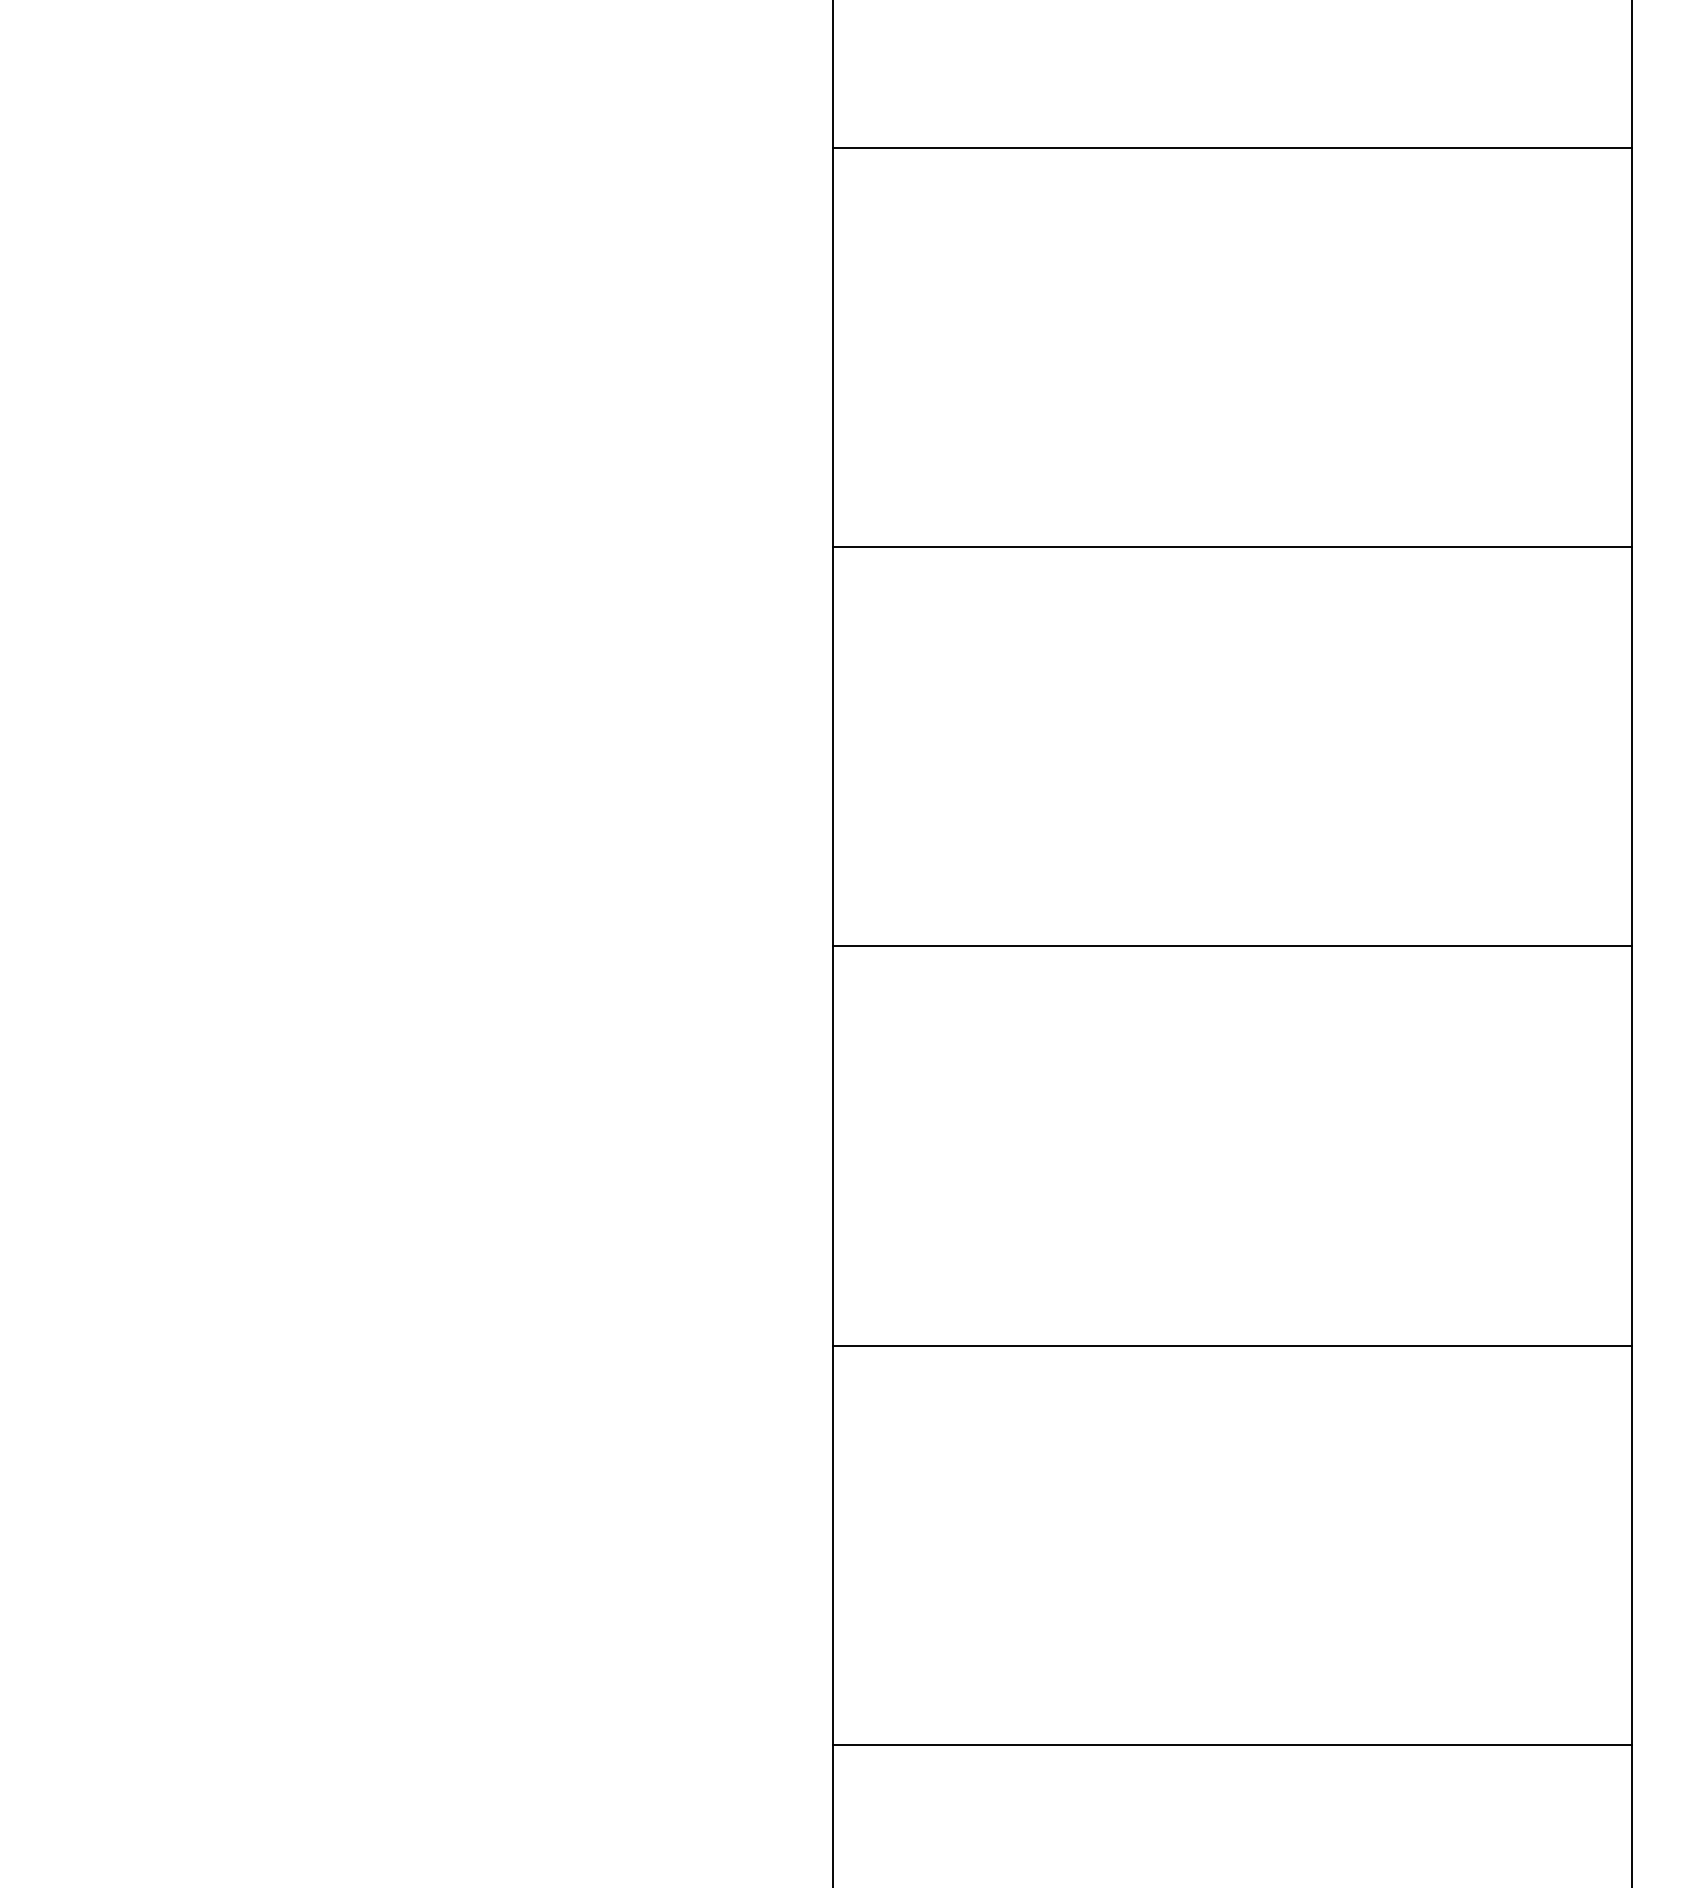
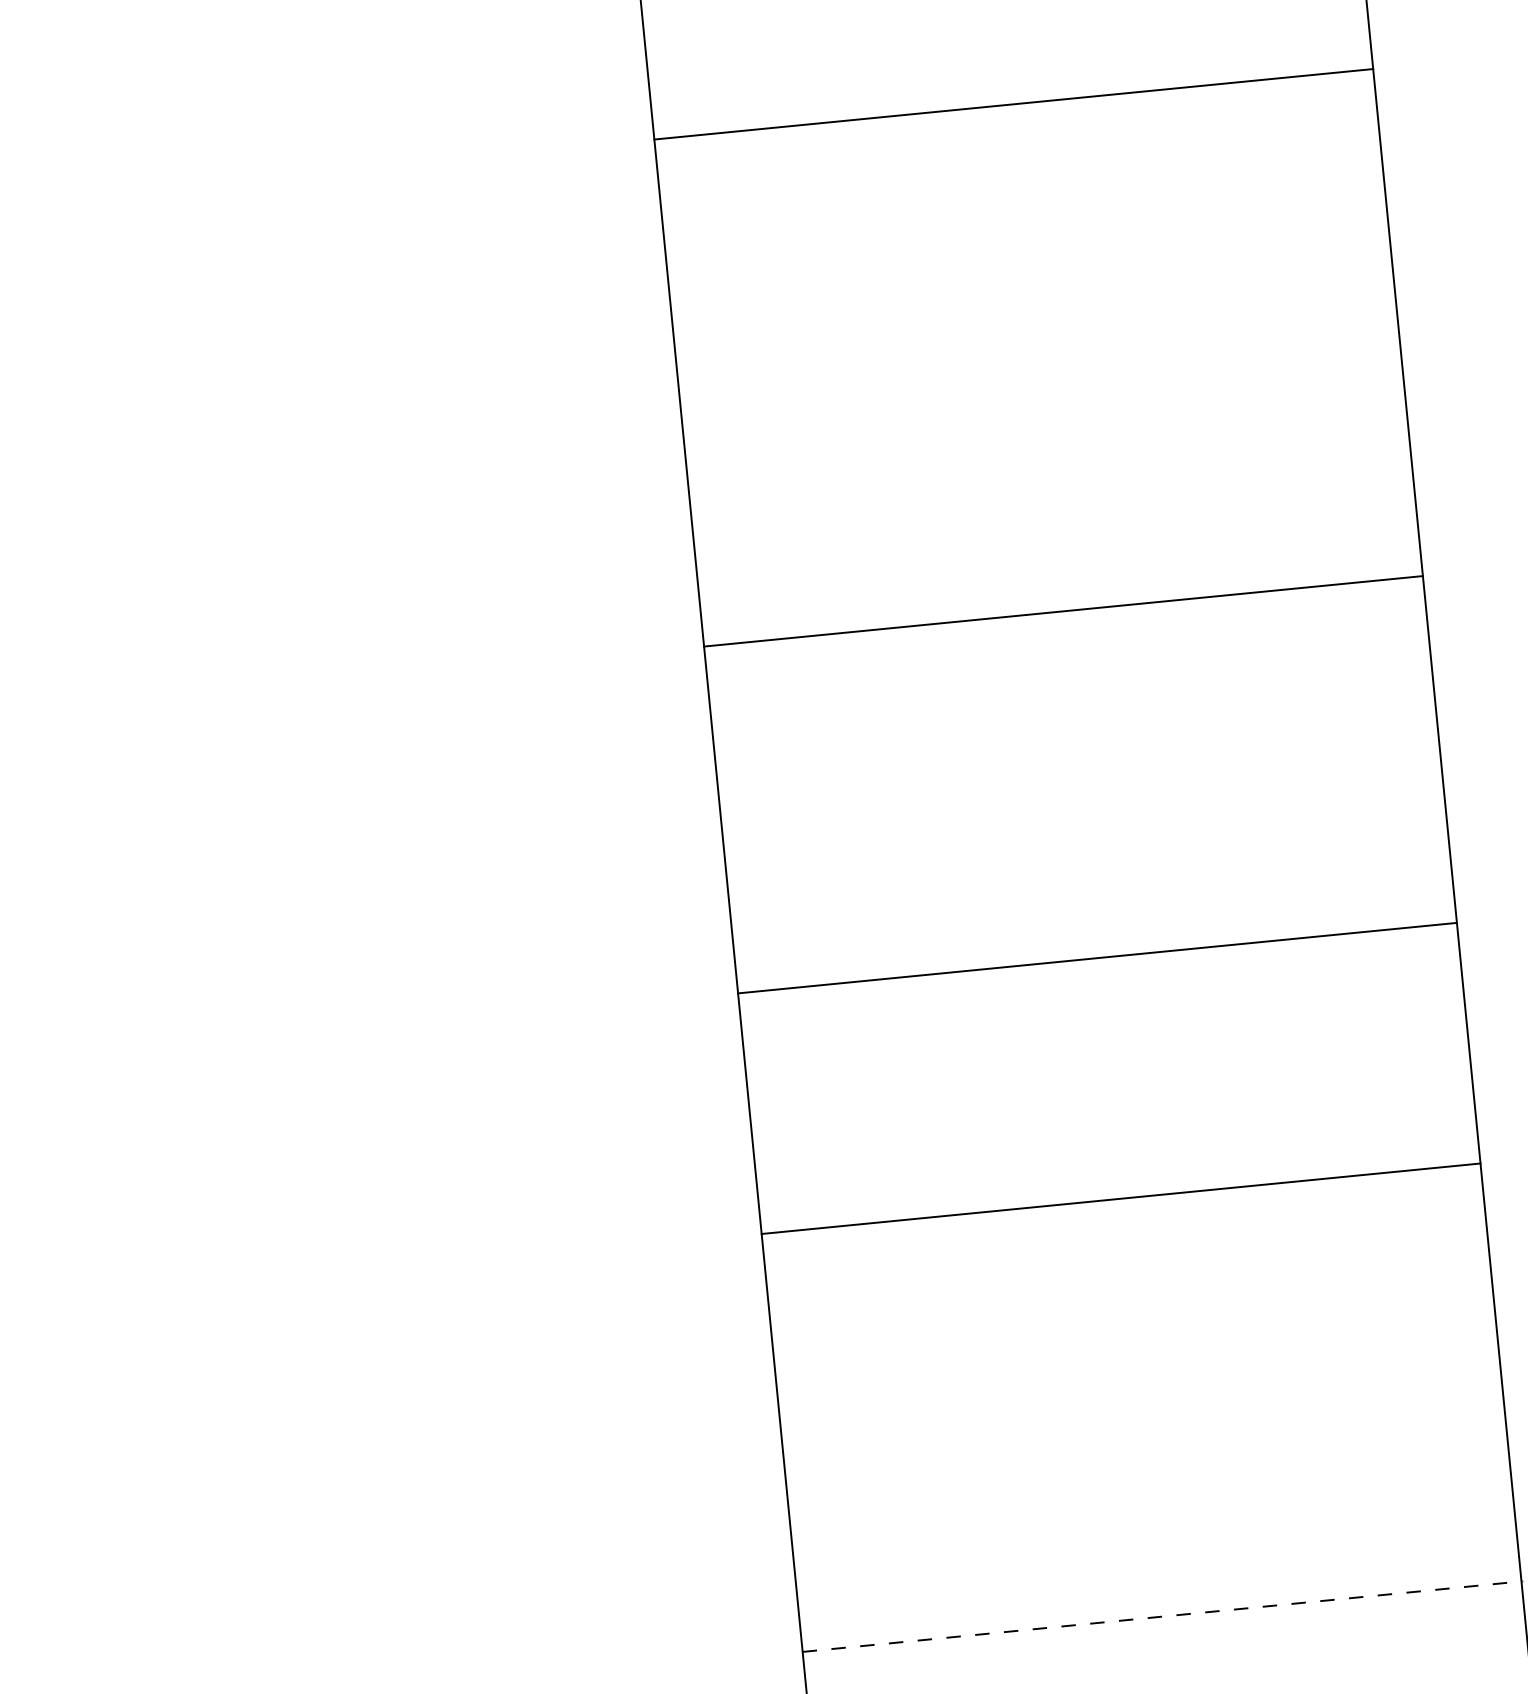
line: (1232, 147) -> (1013, 104), moved
line: (1232, 546) -> (1063, 610), moved
line: (1232, 946) -> (1097, 958), moved
line: (1232, 1345) -> (1120, 1198), moved
line: (1233, 1744) -> (1162, 1616), solid -> dashed

